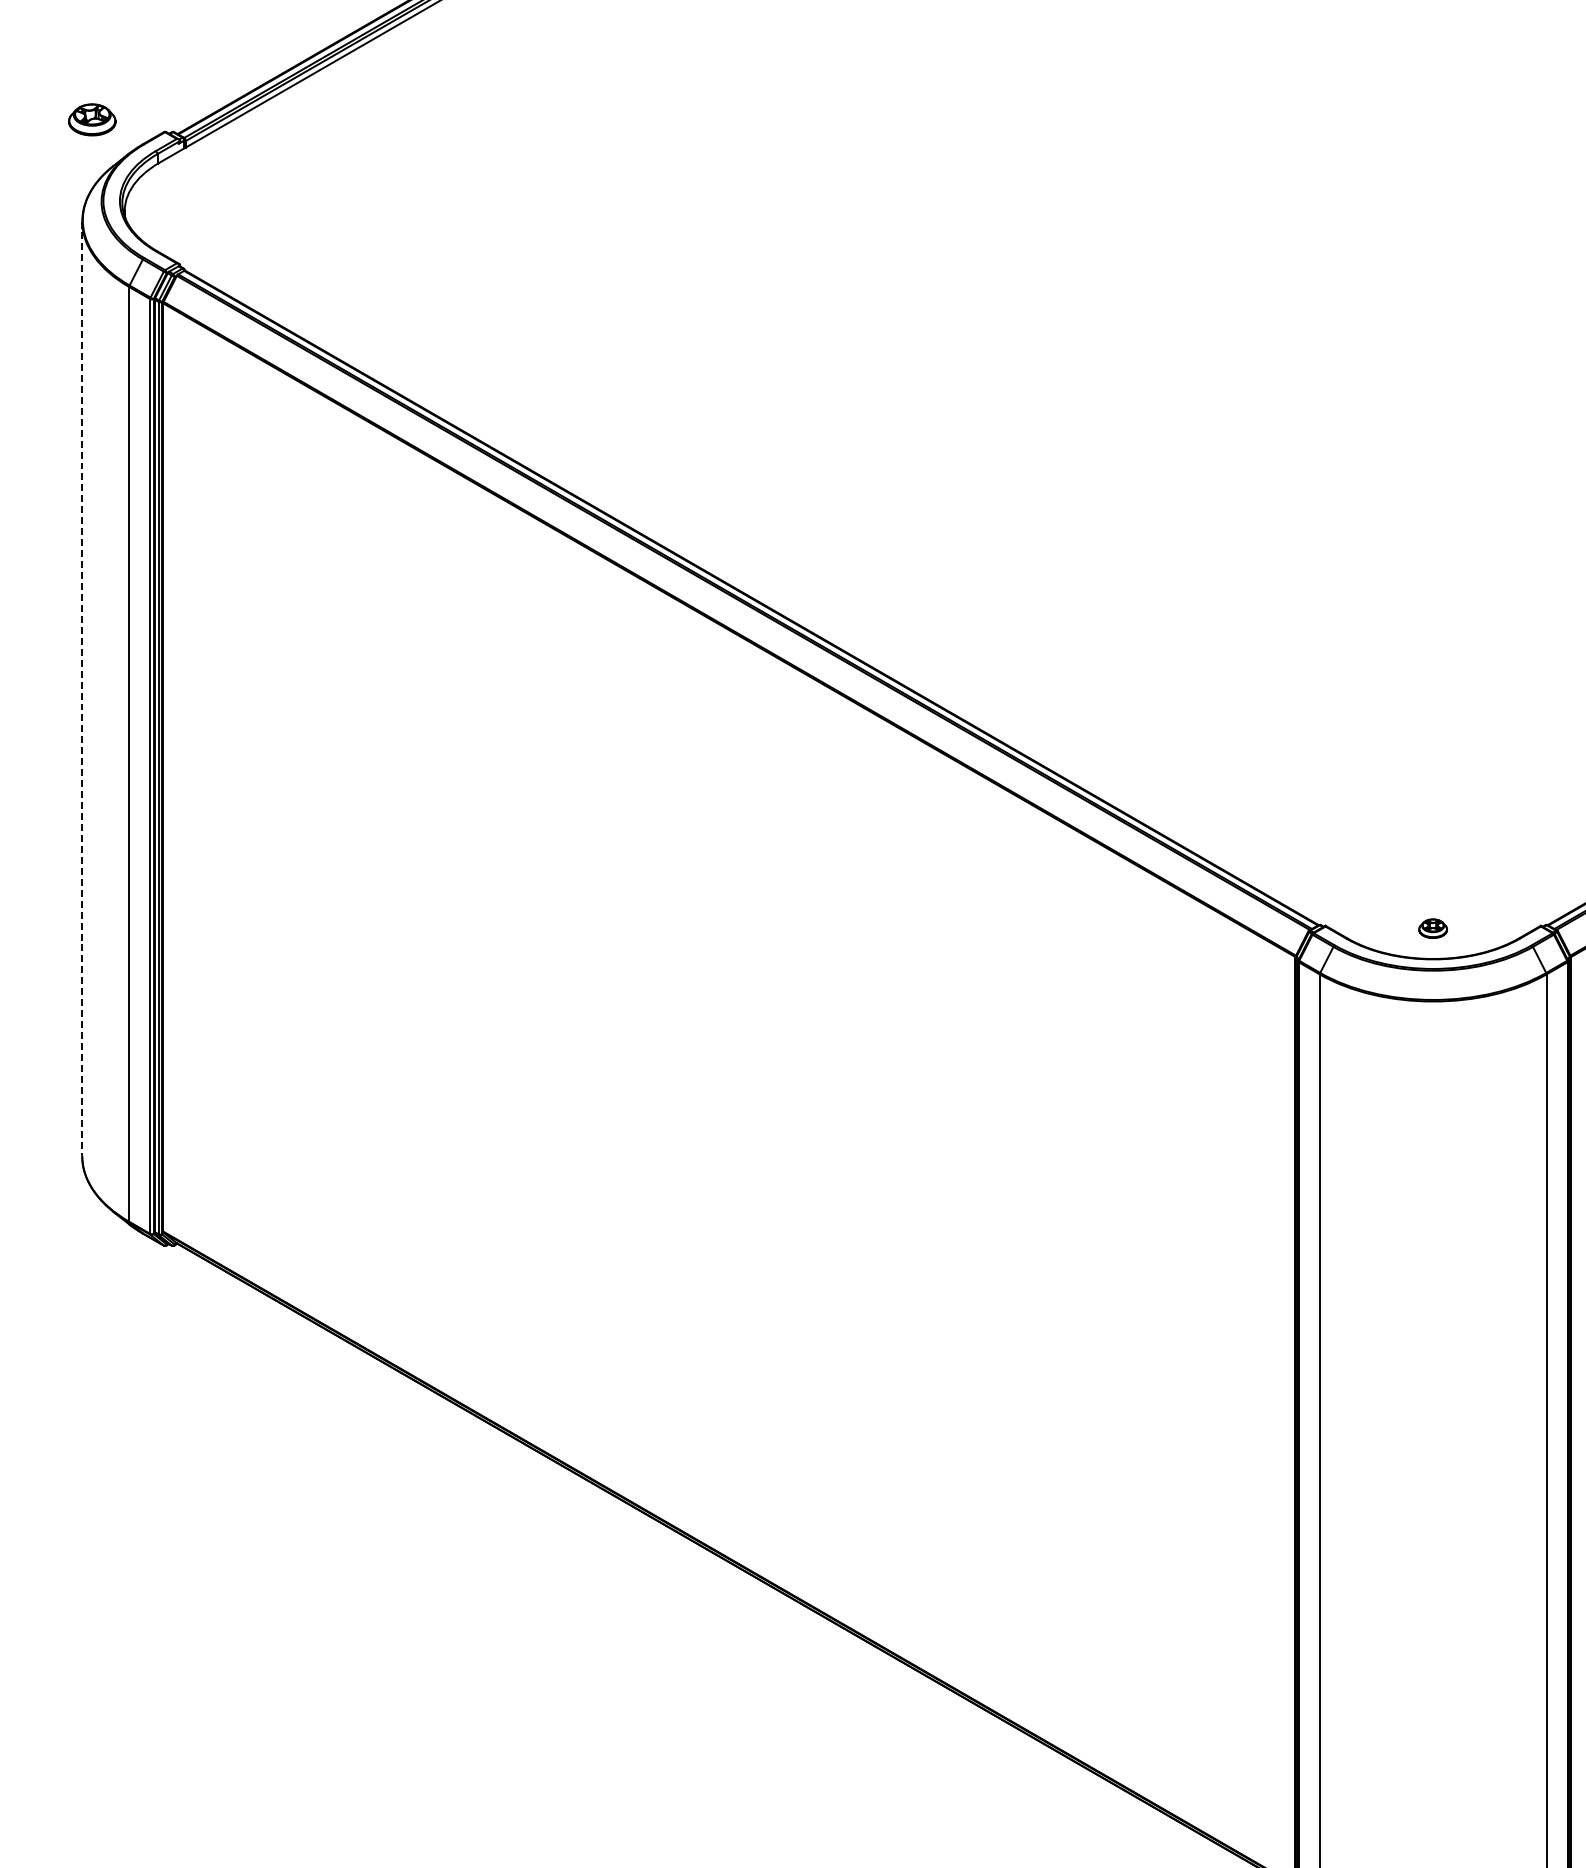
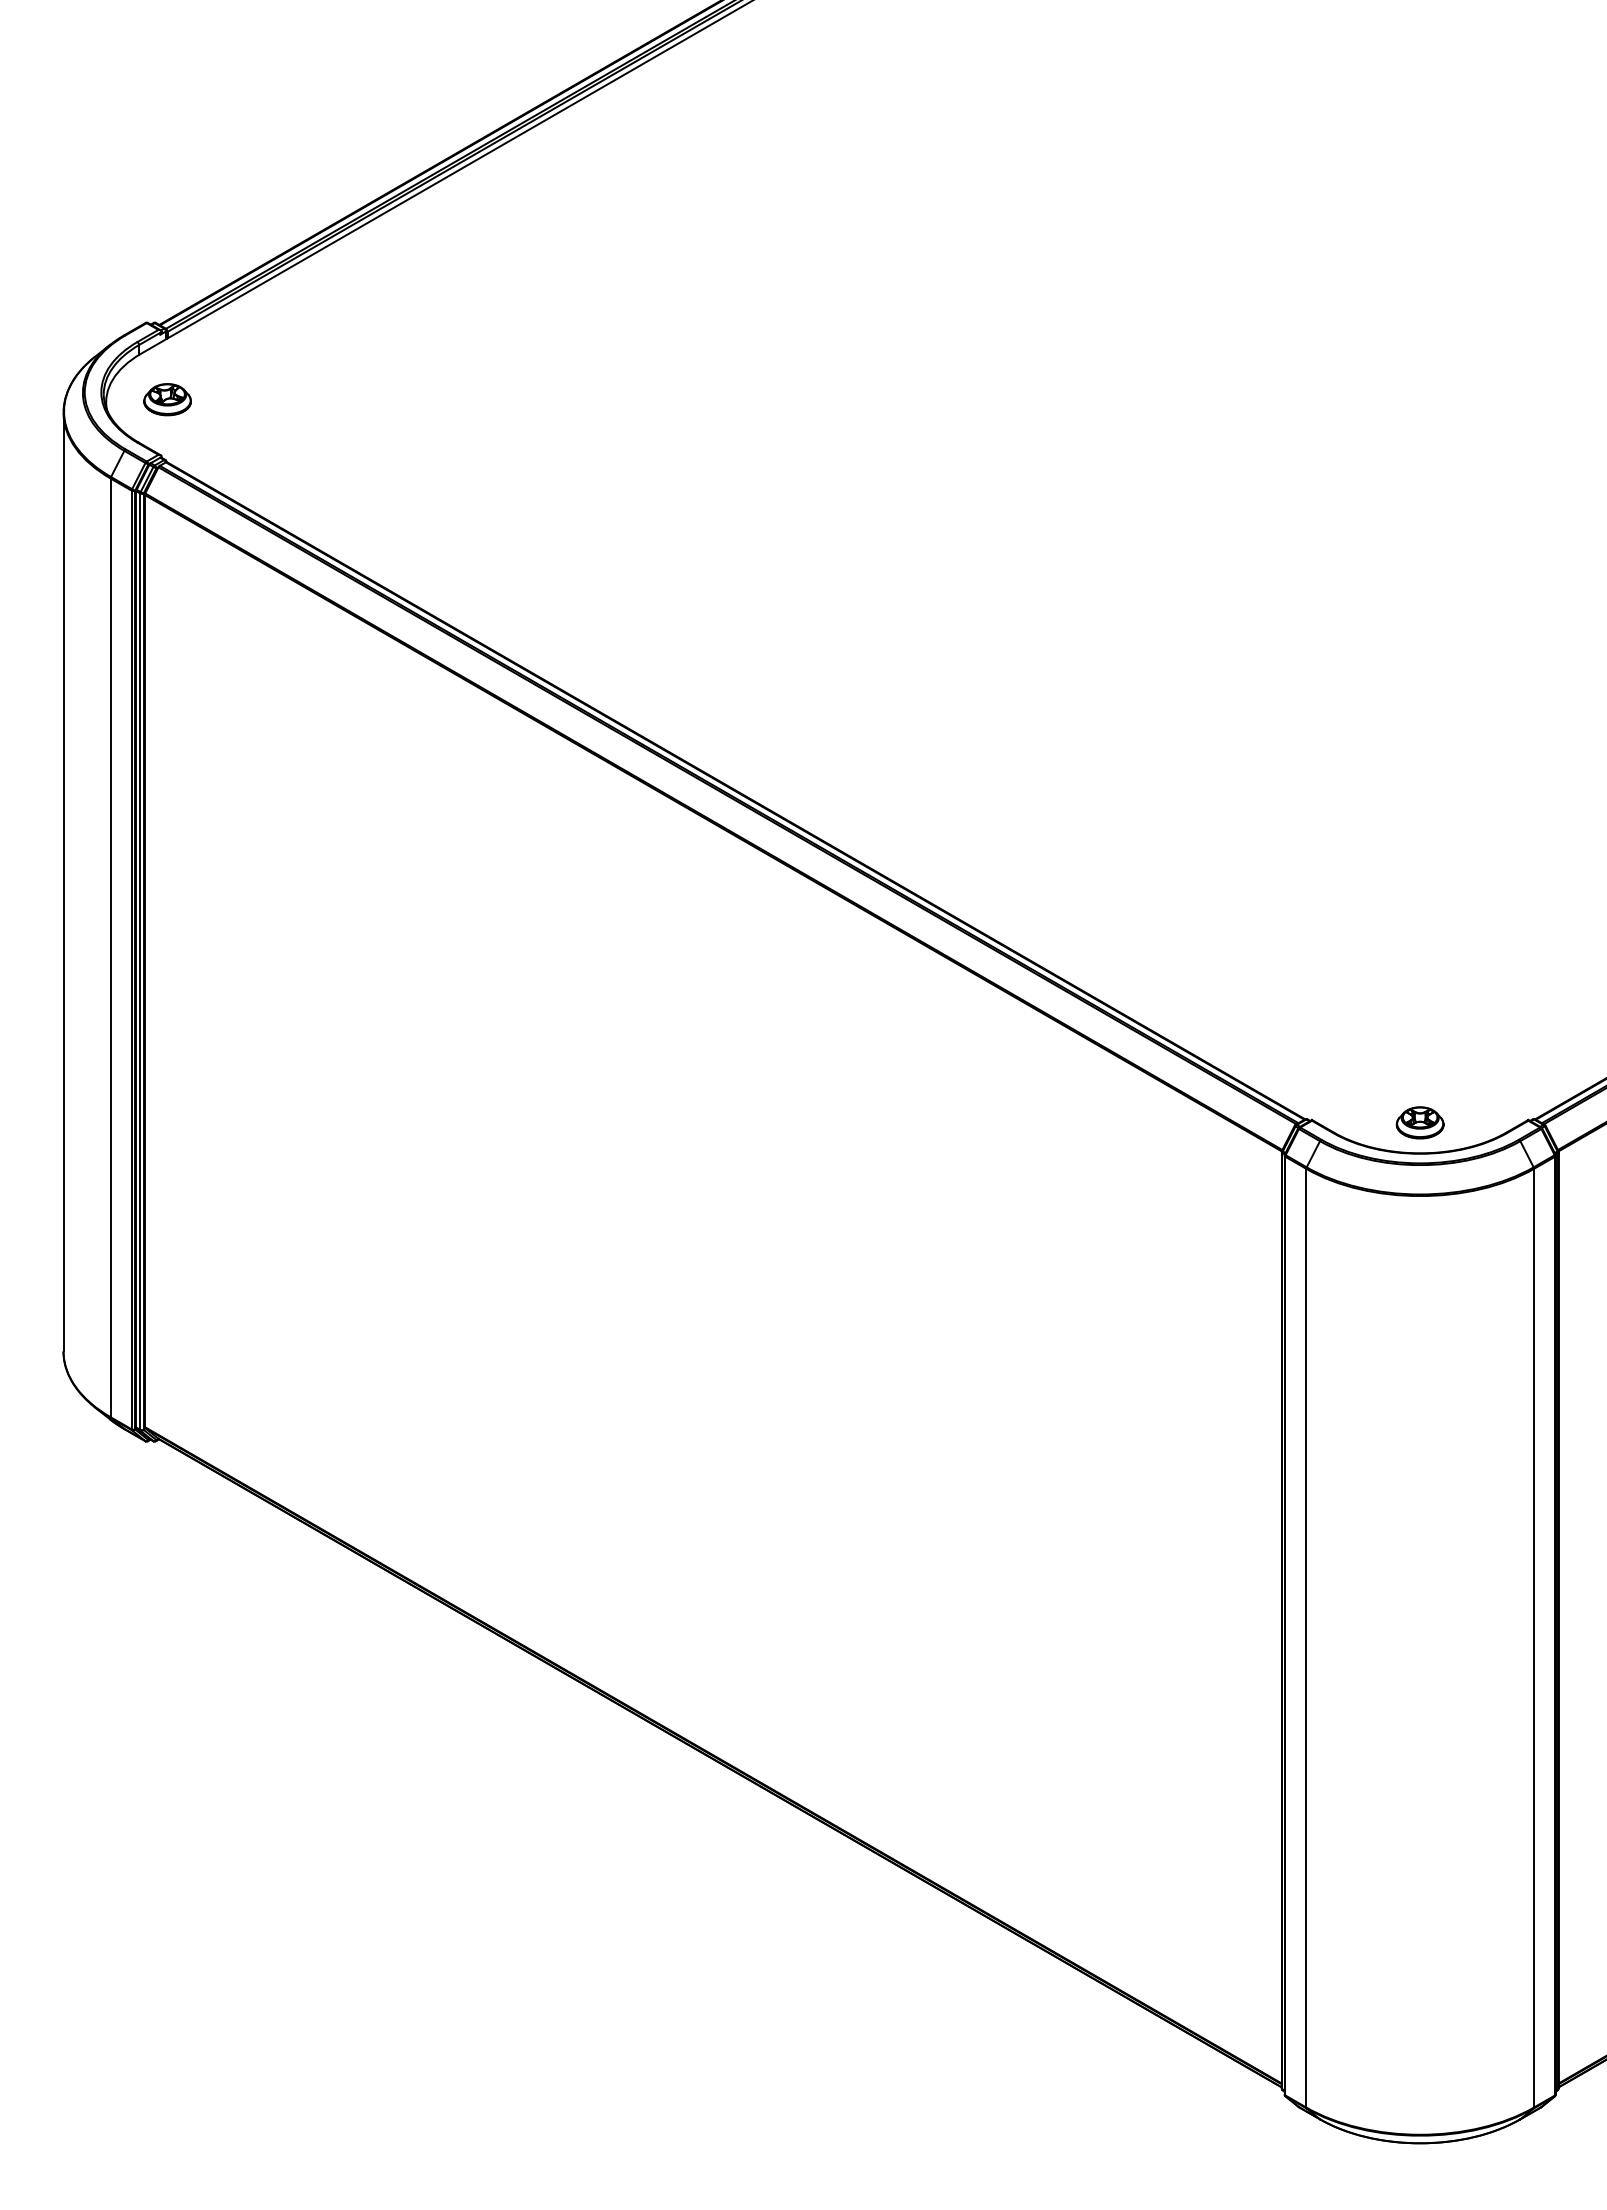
part: (92, 119) -> (167, 399), moved
line: (82, 689) -> (63, 882), dashed -> solid
part: (1432, 928) -> (1419, 1122), size x1.67

